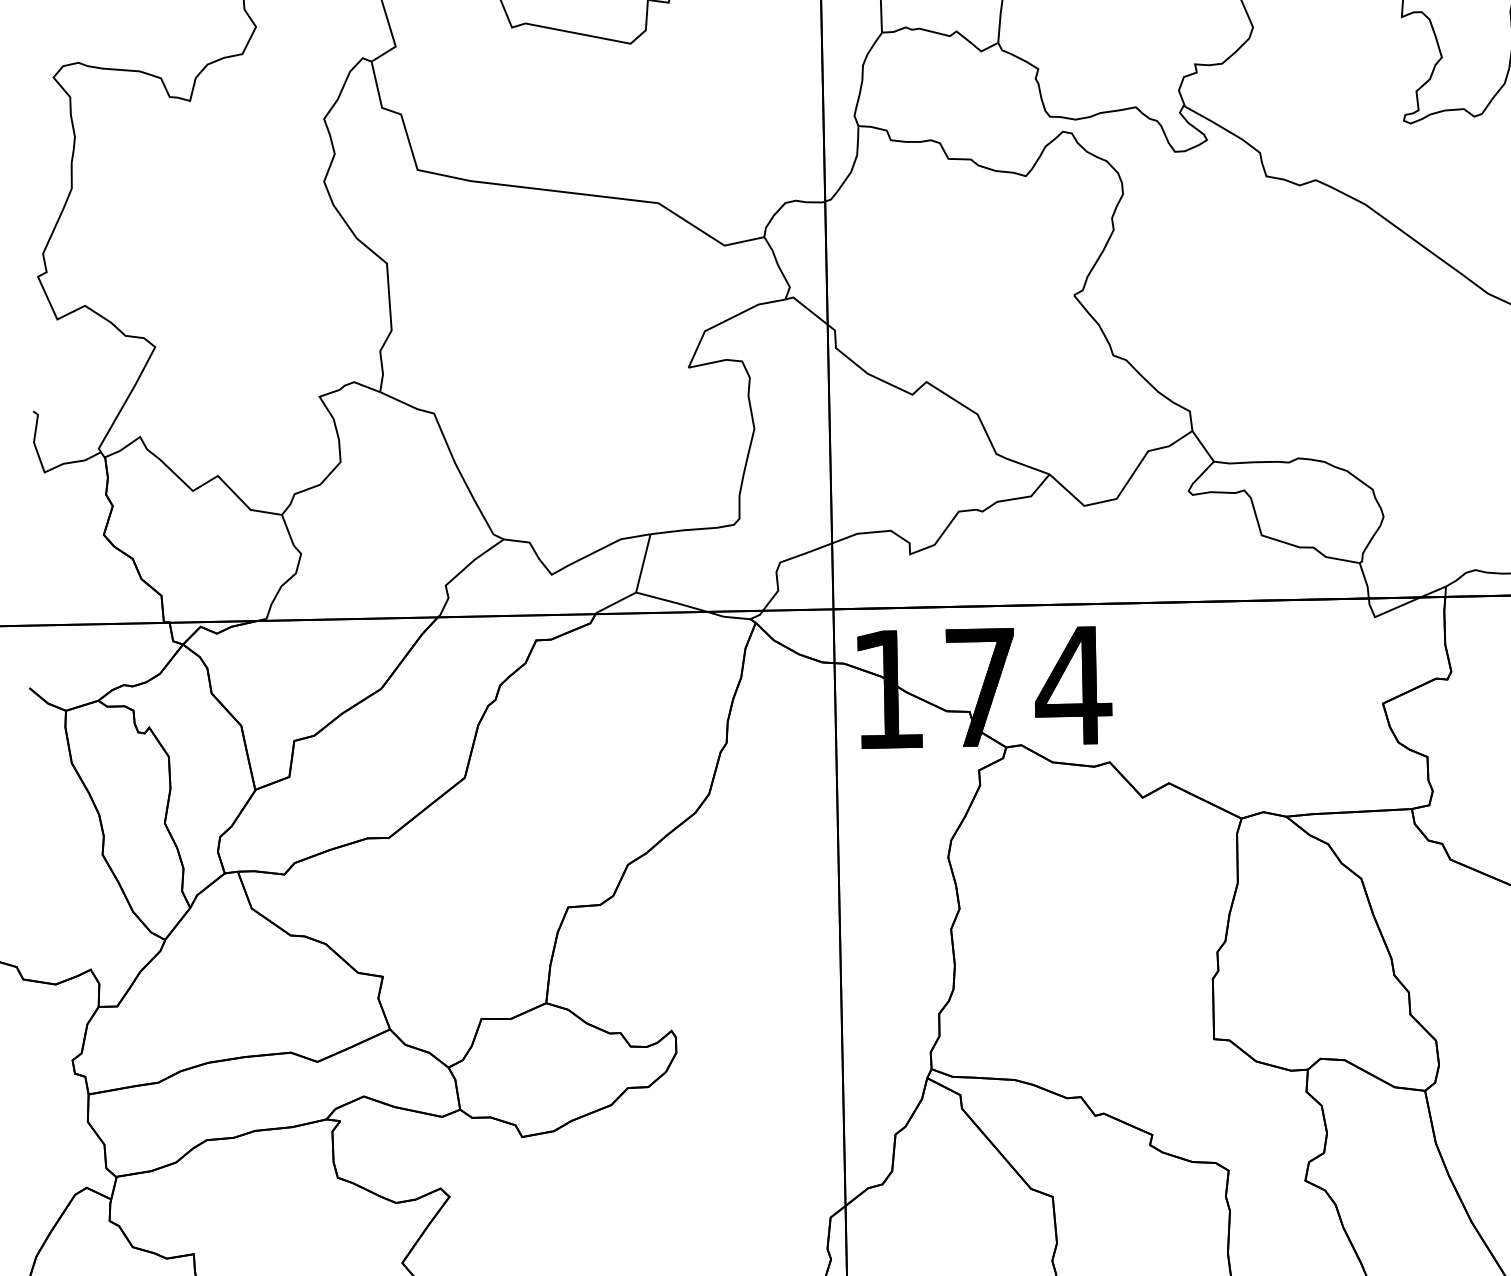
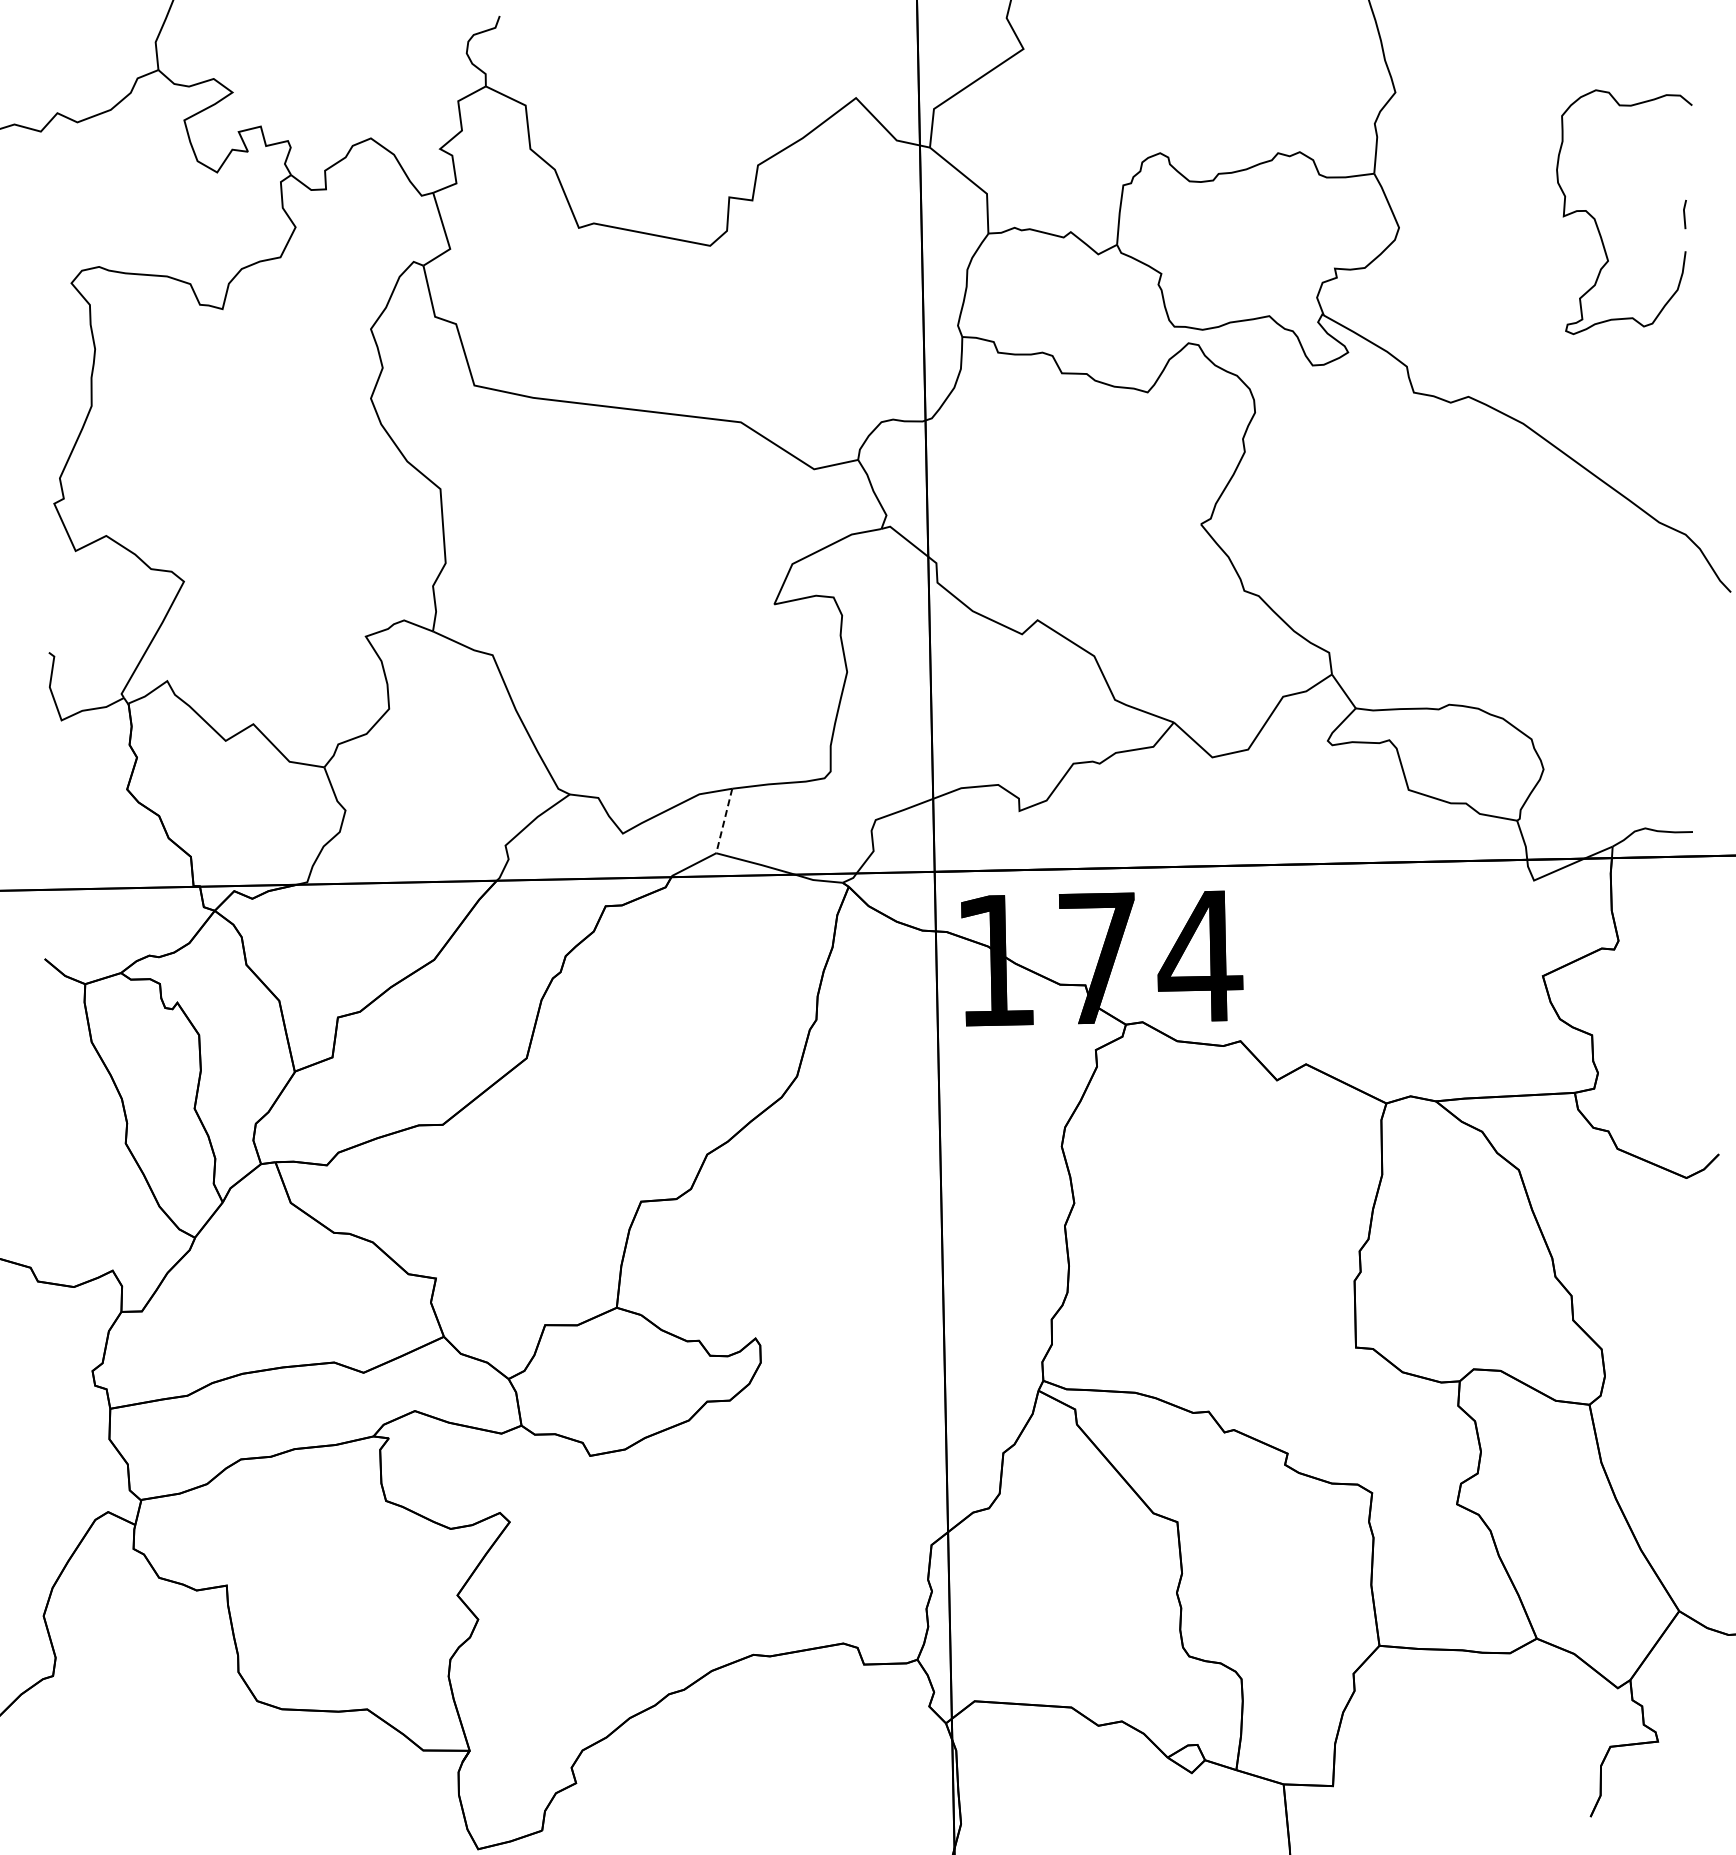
line: (643, 563) -> (724, 821), solid -> dashed

